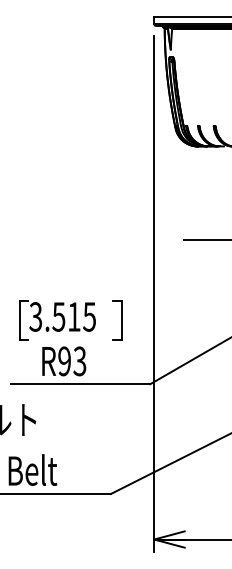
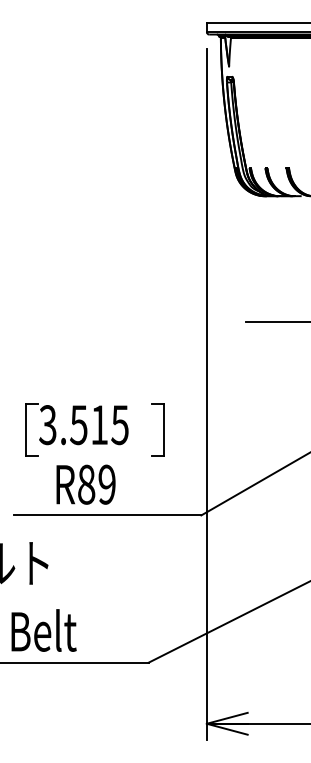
text: (72, 361) -> (96, 484), R93 -> R89

